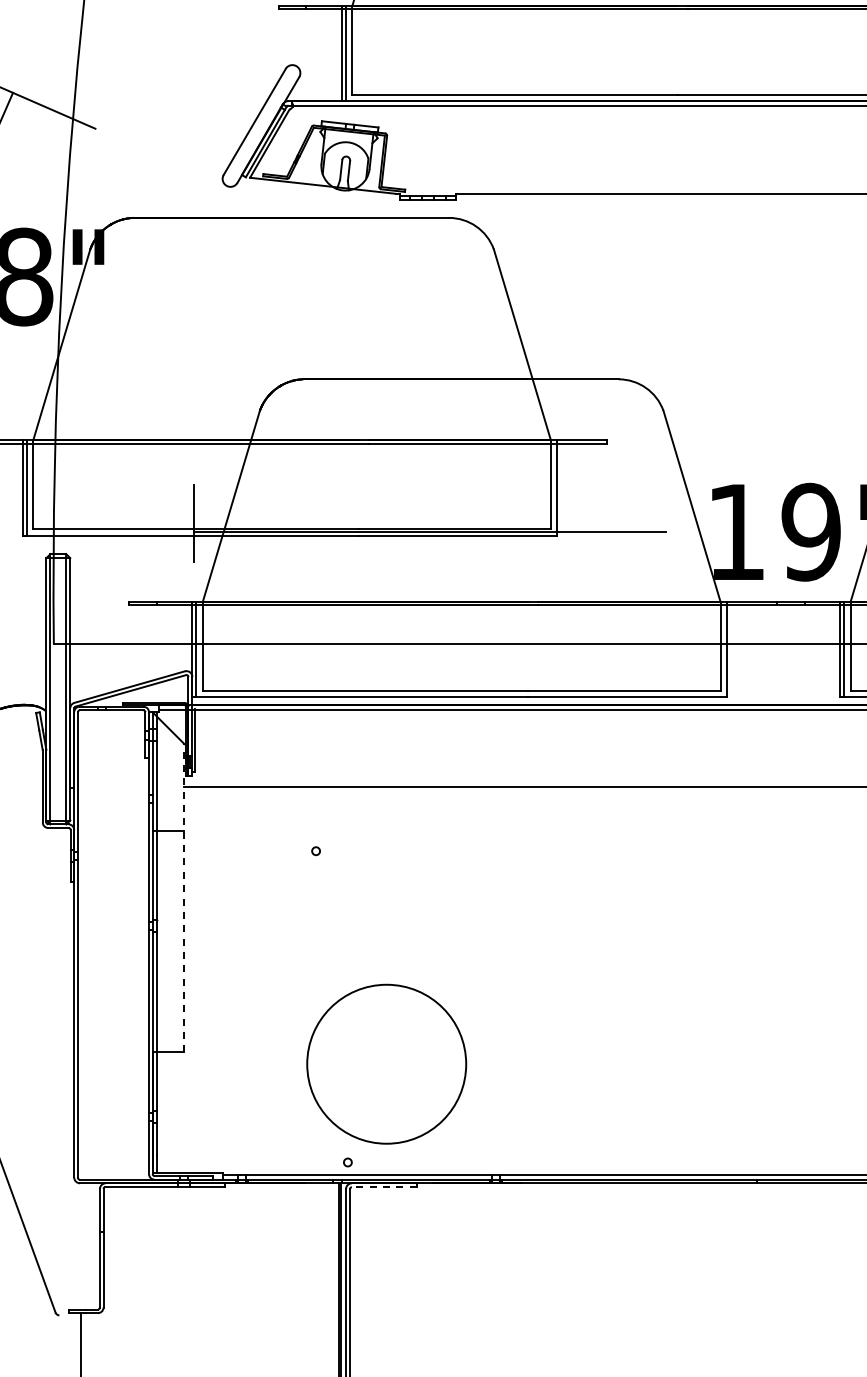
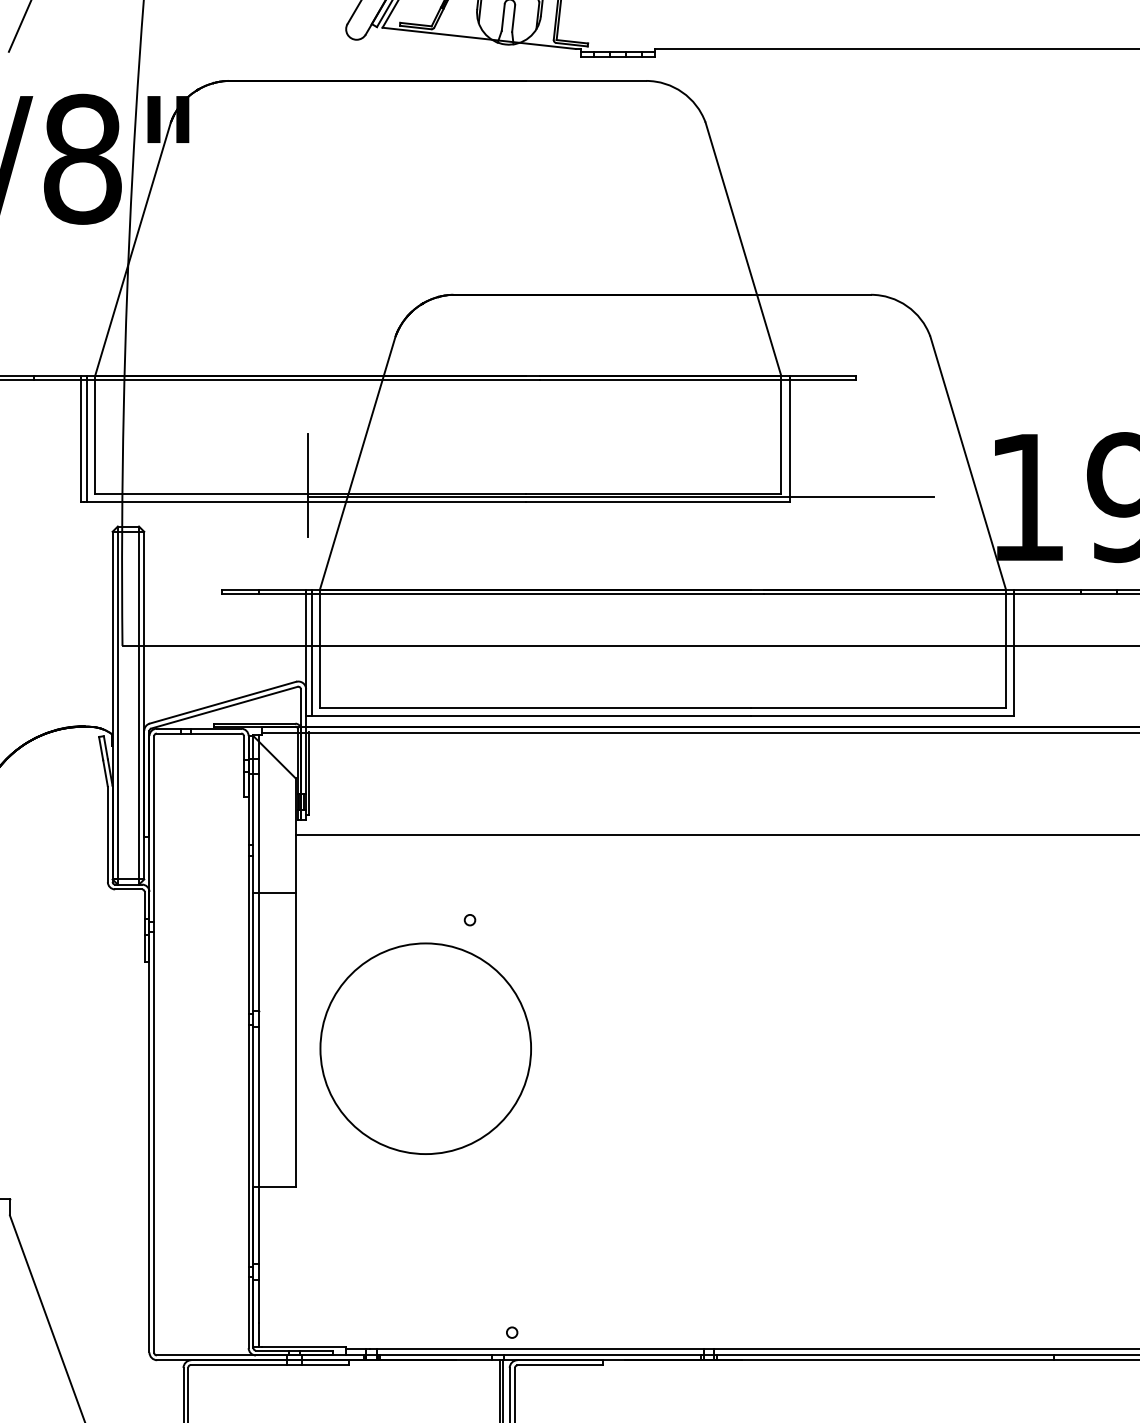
line: (184, 897) -> (295, 981), dashed -> solid
circle: (386, 1063) -> (425, 1047), moved
line: (383, 1187) -> (559, 1365), dashed -> solid

